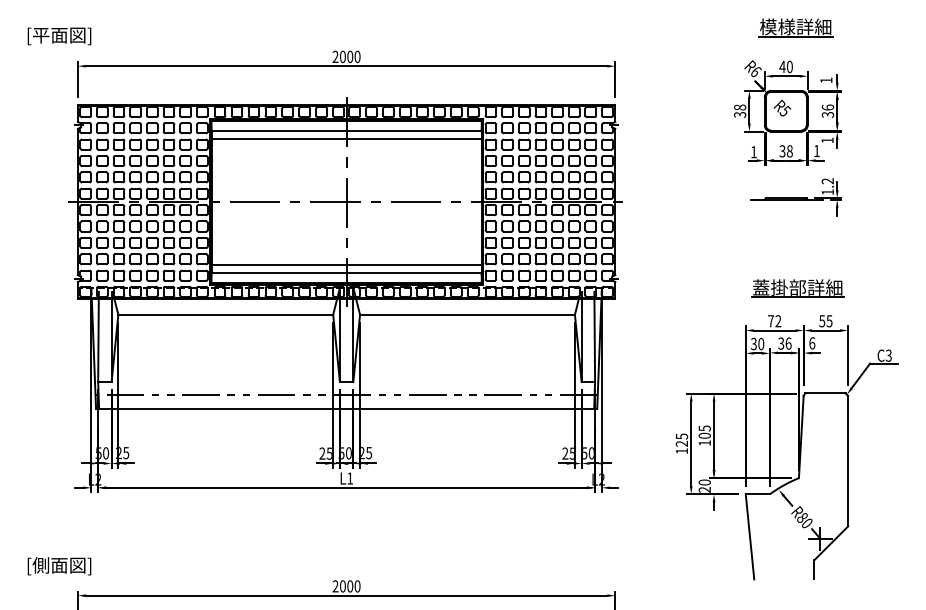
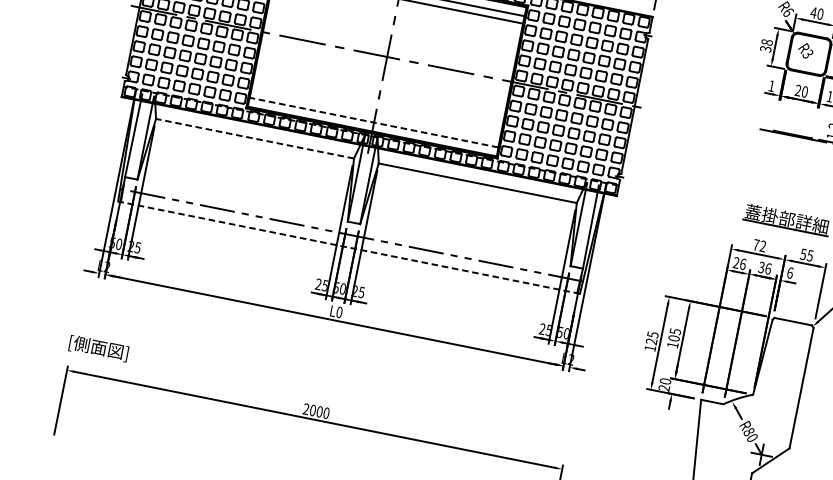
text: (786, 110) -> (809, 53), R5 -> R3
text: (785, 151) -> (800, 91), 38 -> 20
line: (346, 265) -> (375, 115), removed
line: (346, 273) -> (373, 122), solid -> dashed
line: (225, 314) -> (254, 138), solid -> dashed
text: (757, 343) -> (739, 263), 30 -> 26
line: (346, 408) -> (349, 247), solid -> dashed
text: (350, 478) -> (339, 312), L1 -> L0
text: (59, 566) -> (98, 348), moved

